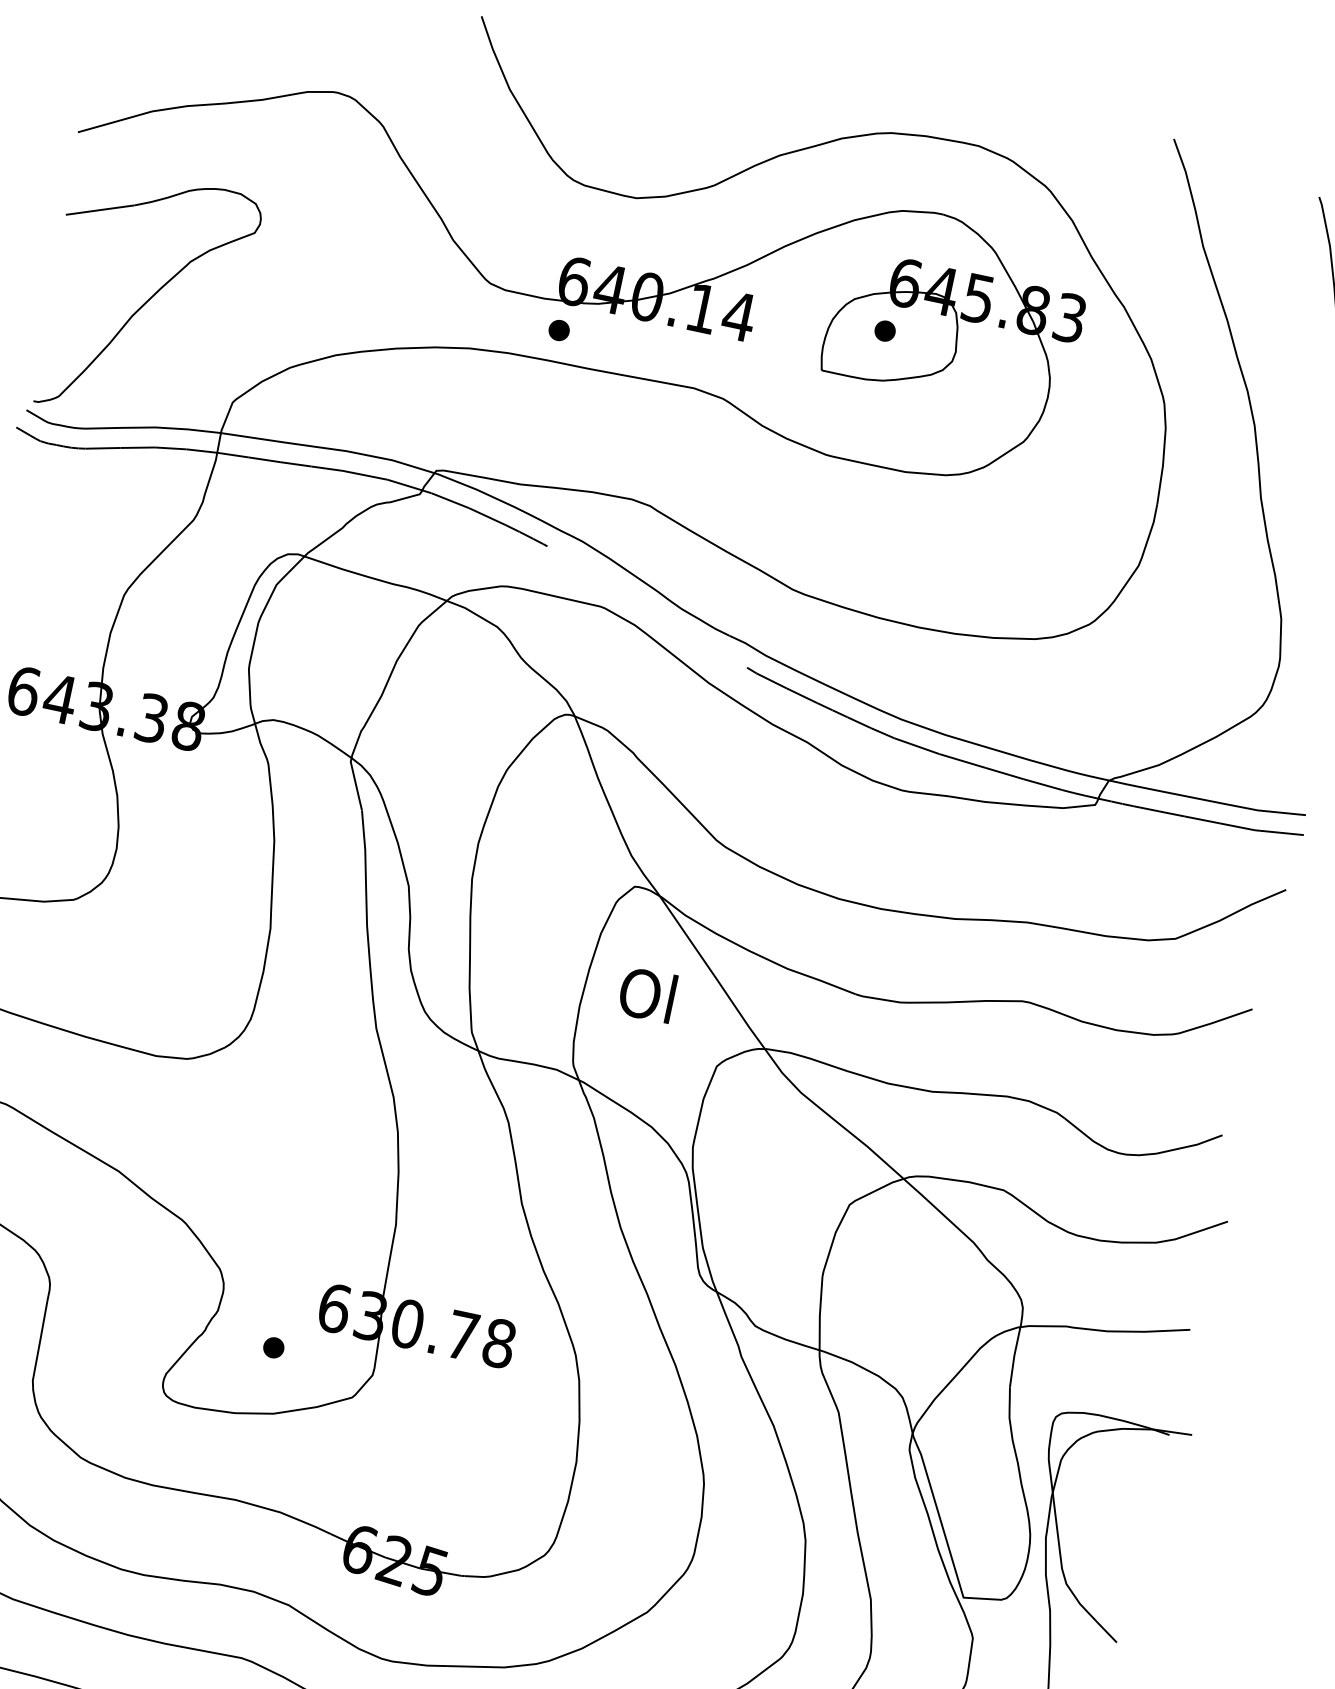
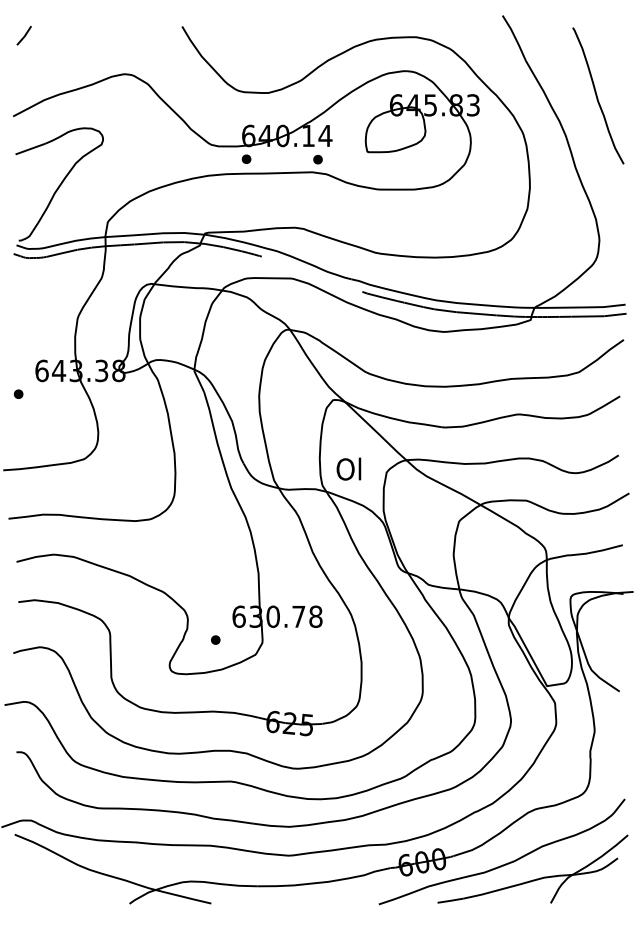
part: (884, 330) -> (317, 159), moved
text: (646, 993) -> (348, 468), moved

